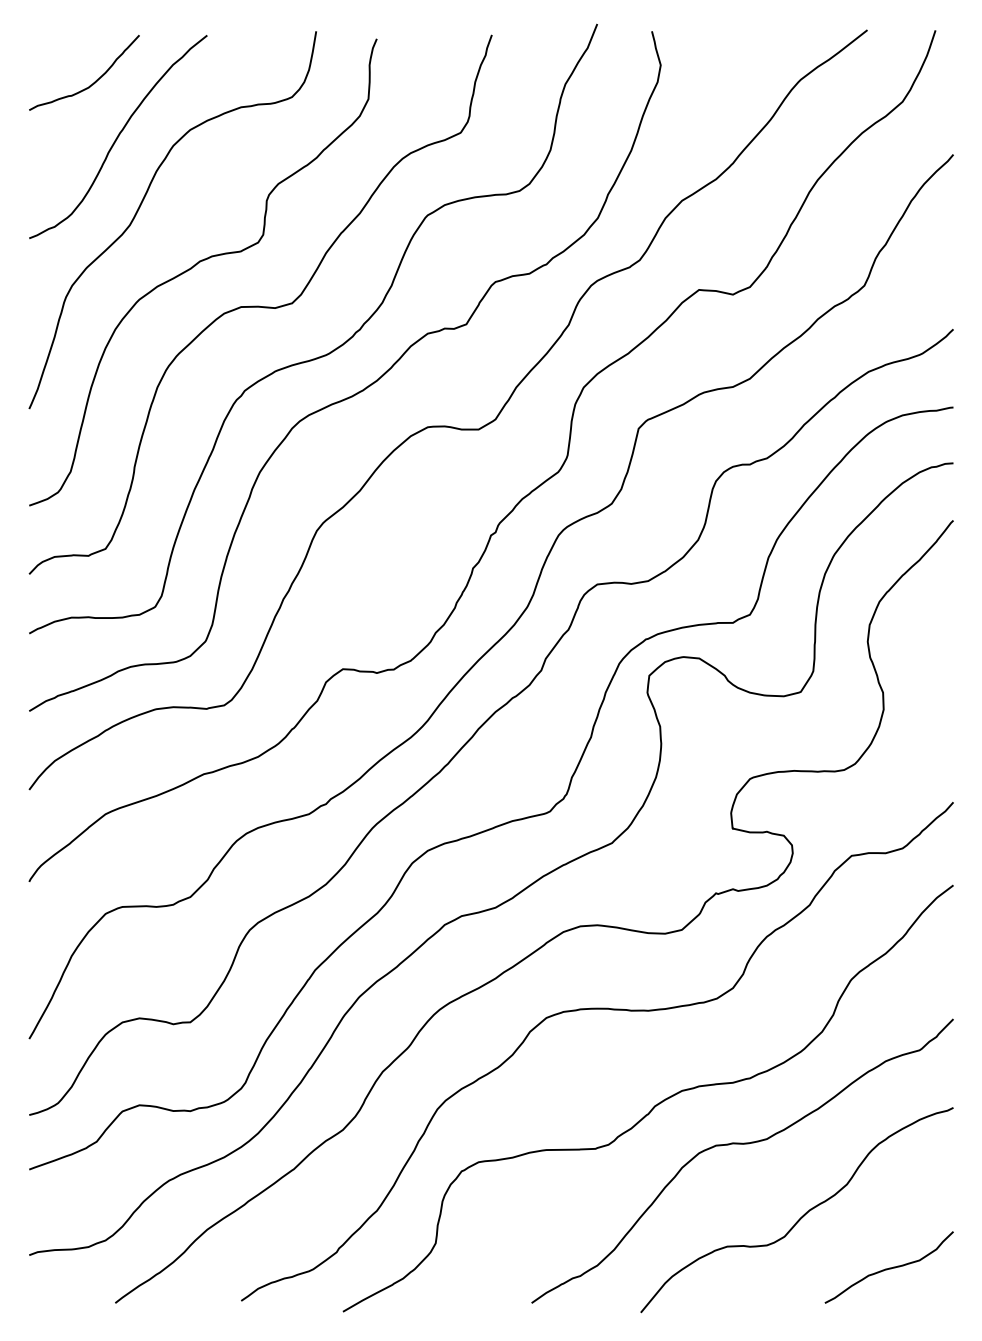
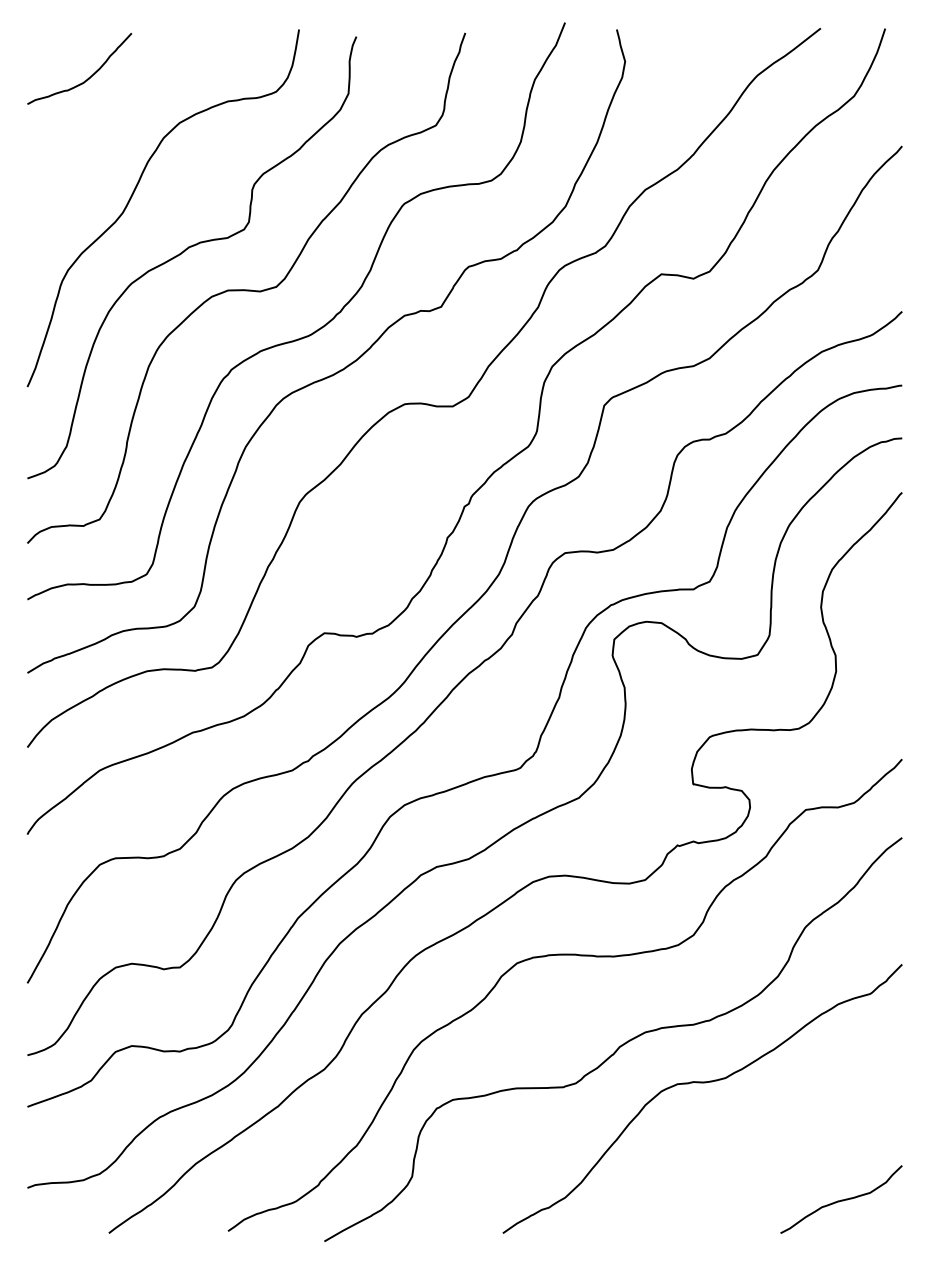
curve: (118, 137) -> (111, 130), removed
curve: (802, 1215) -> (759, 1150), removed

